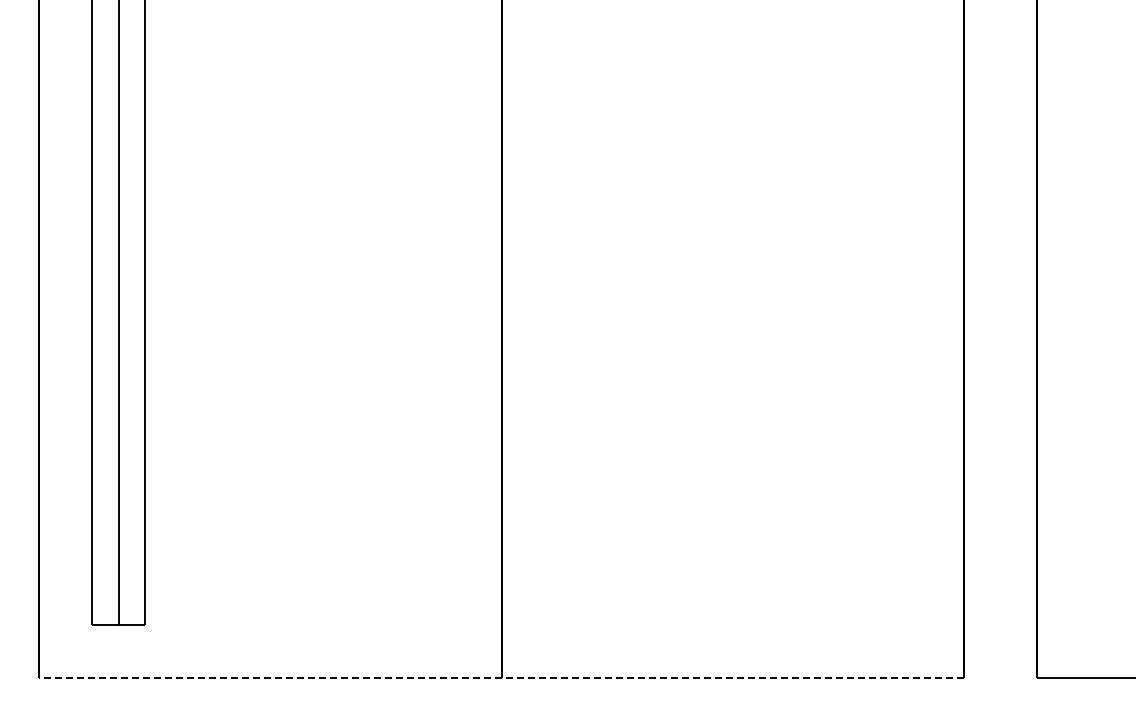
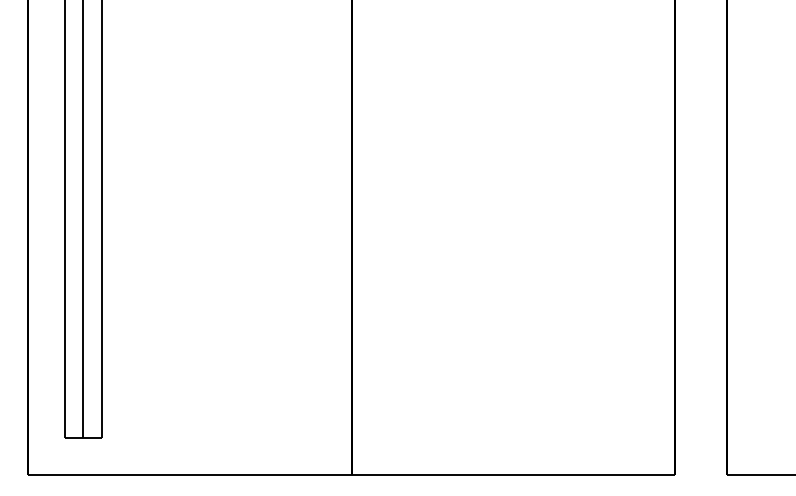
line: (501, 677) -> (351, 474), dashed -> solid

